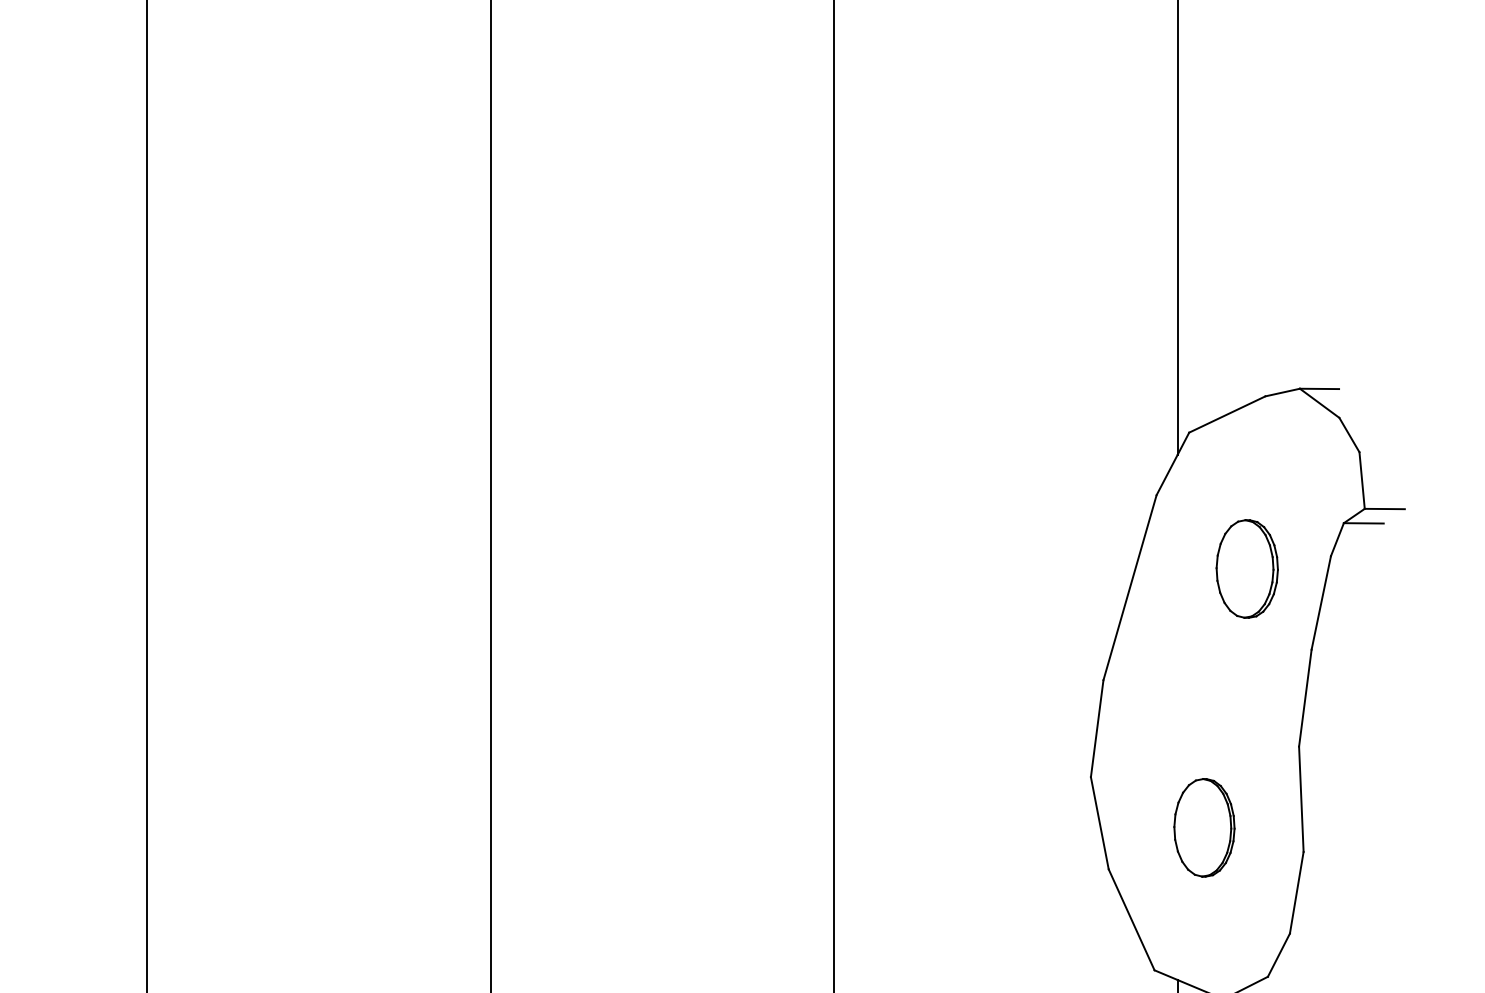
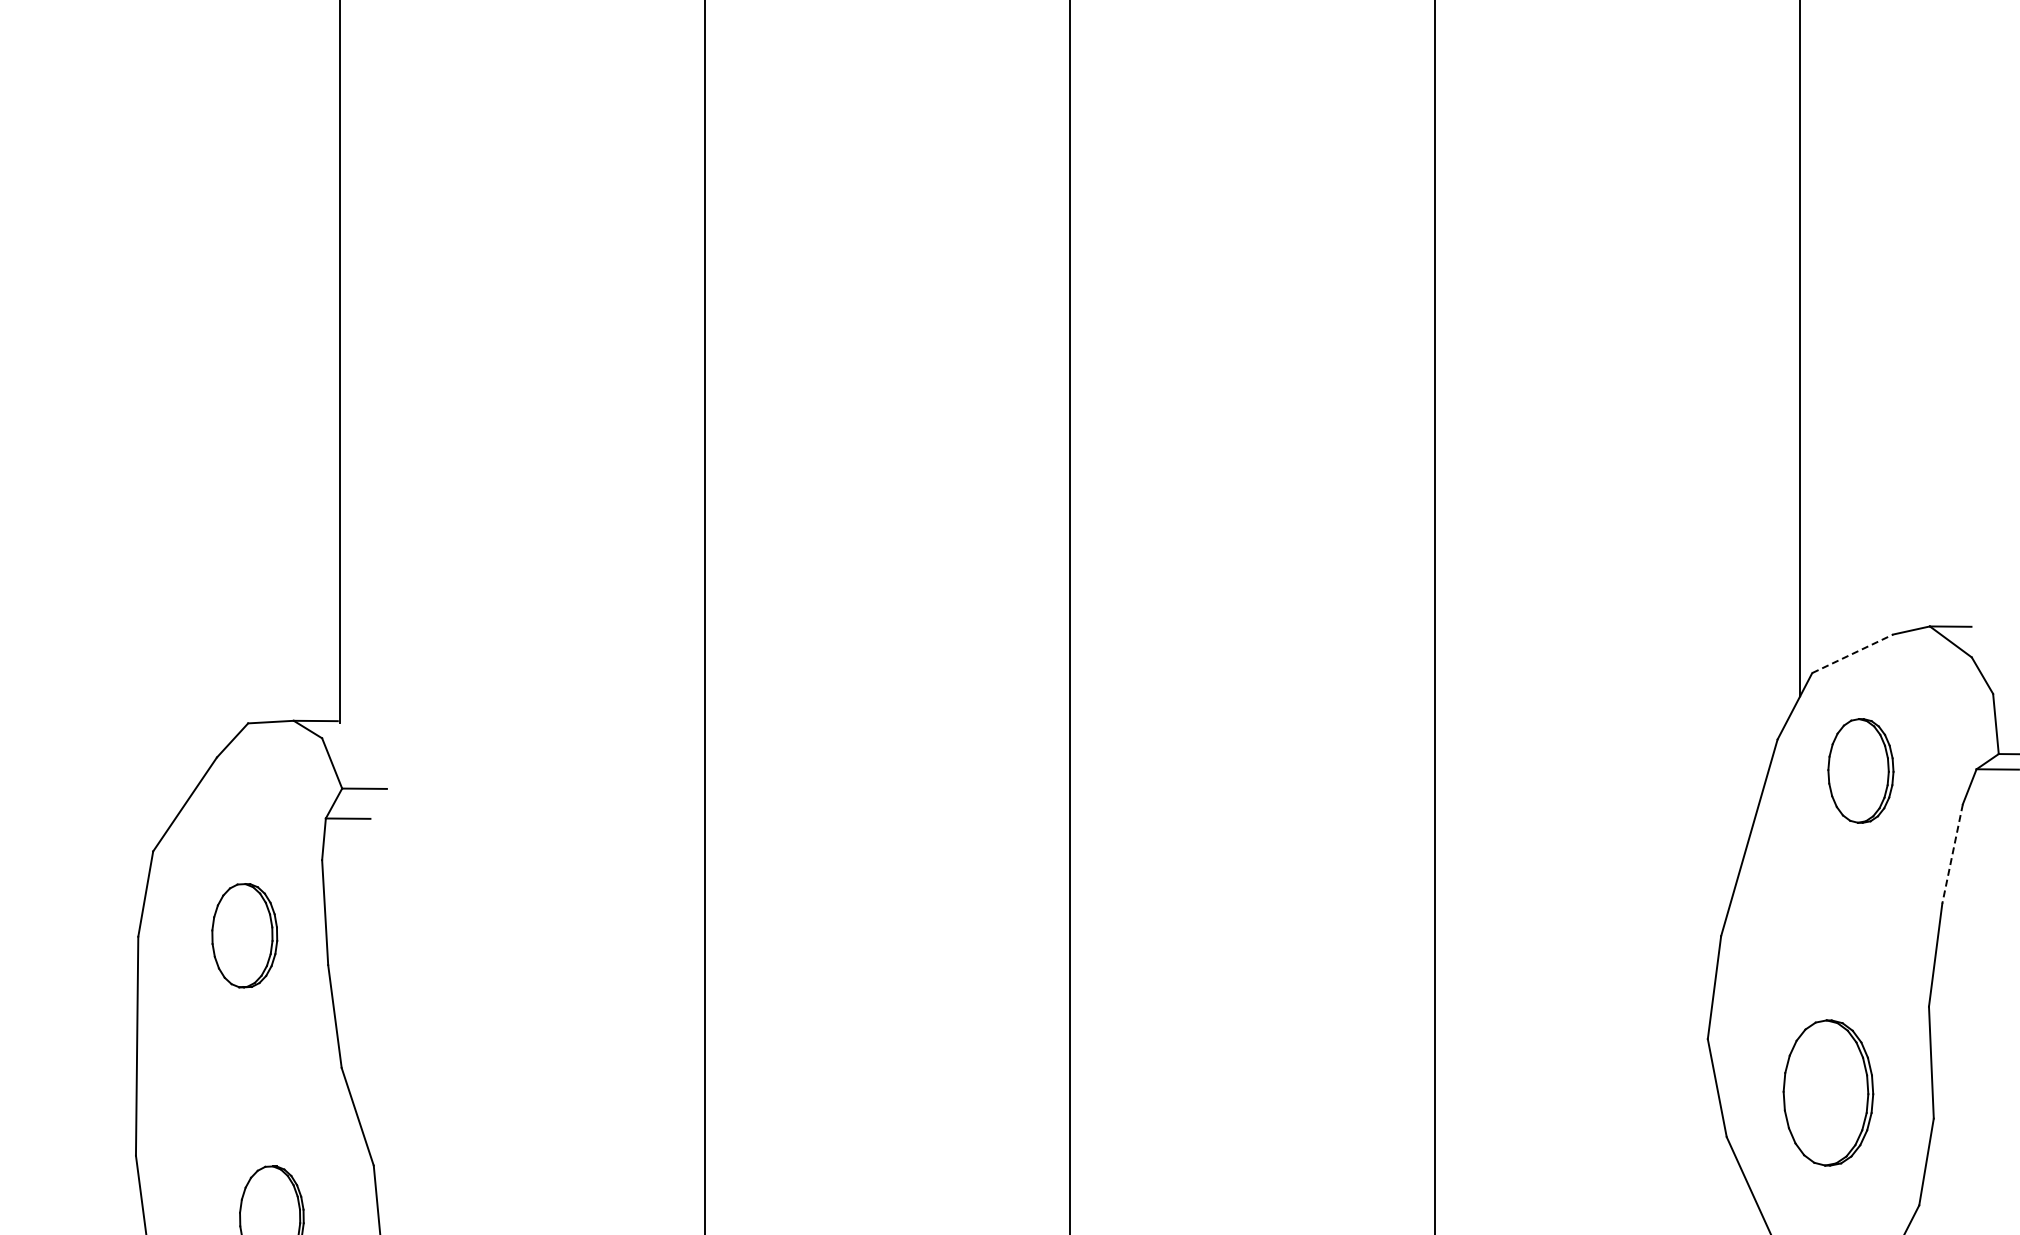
line: (1227, 414) -> (1852, 653), solid -> dashed
part: (1246, 568) -> (1860, 770), moved
line: (1321, 603) -> (1952, 854), solid -> dashed
part: (1204, 827) -> (1828, 1092), size x1.4

